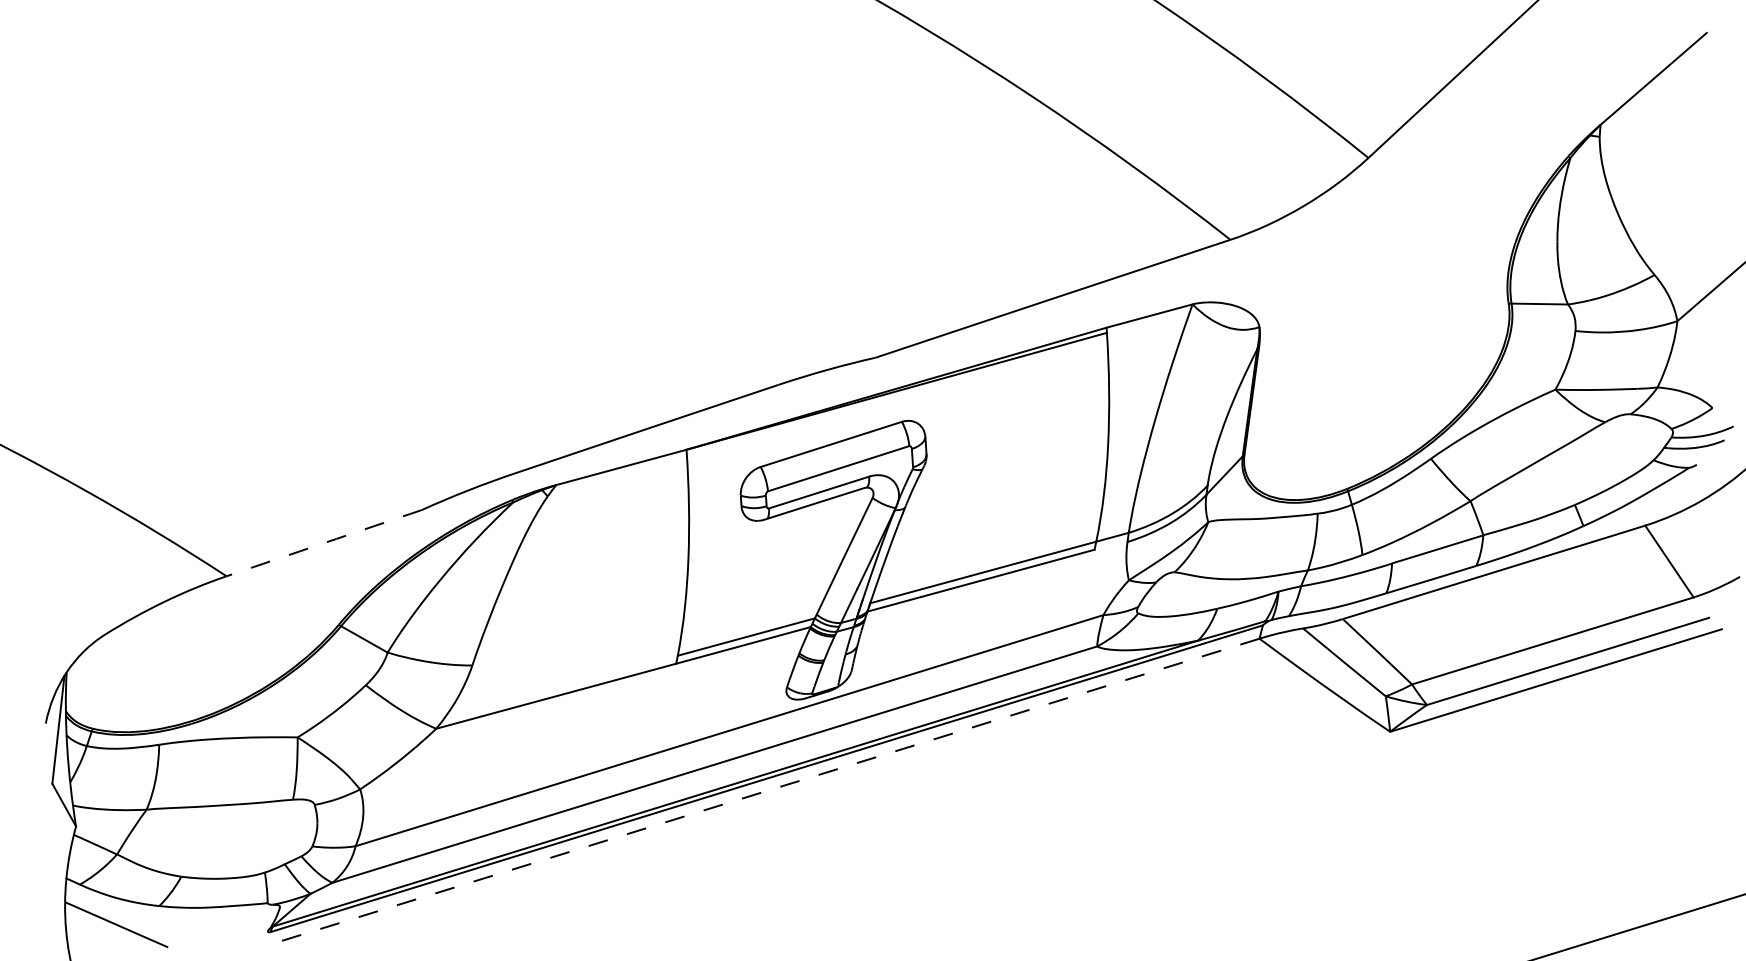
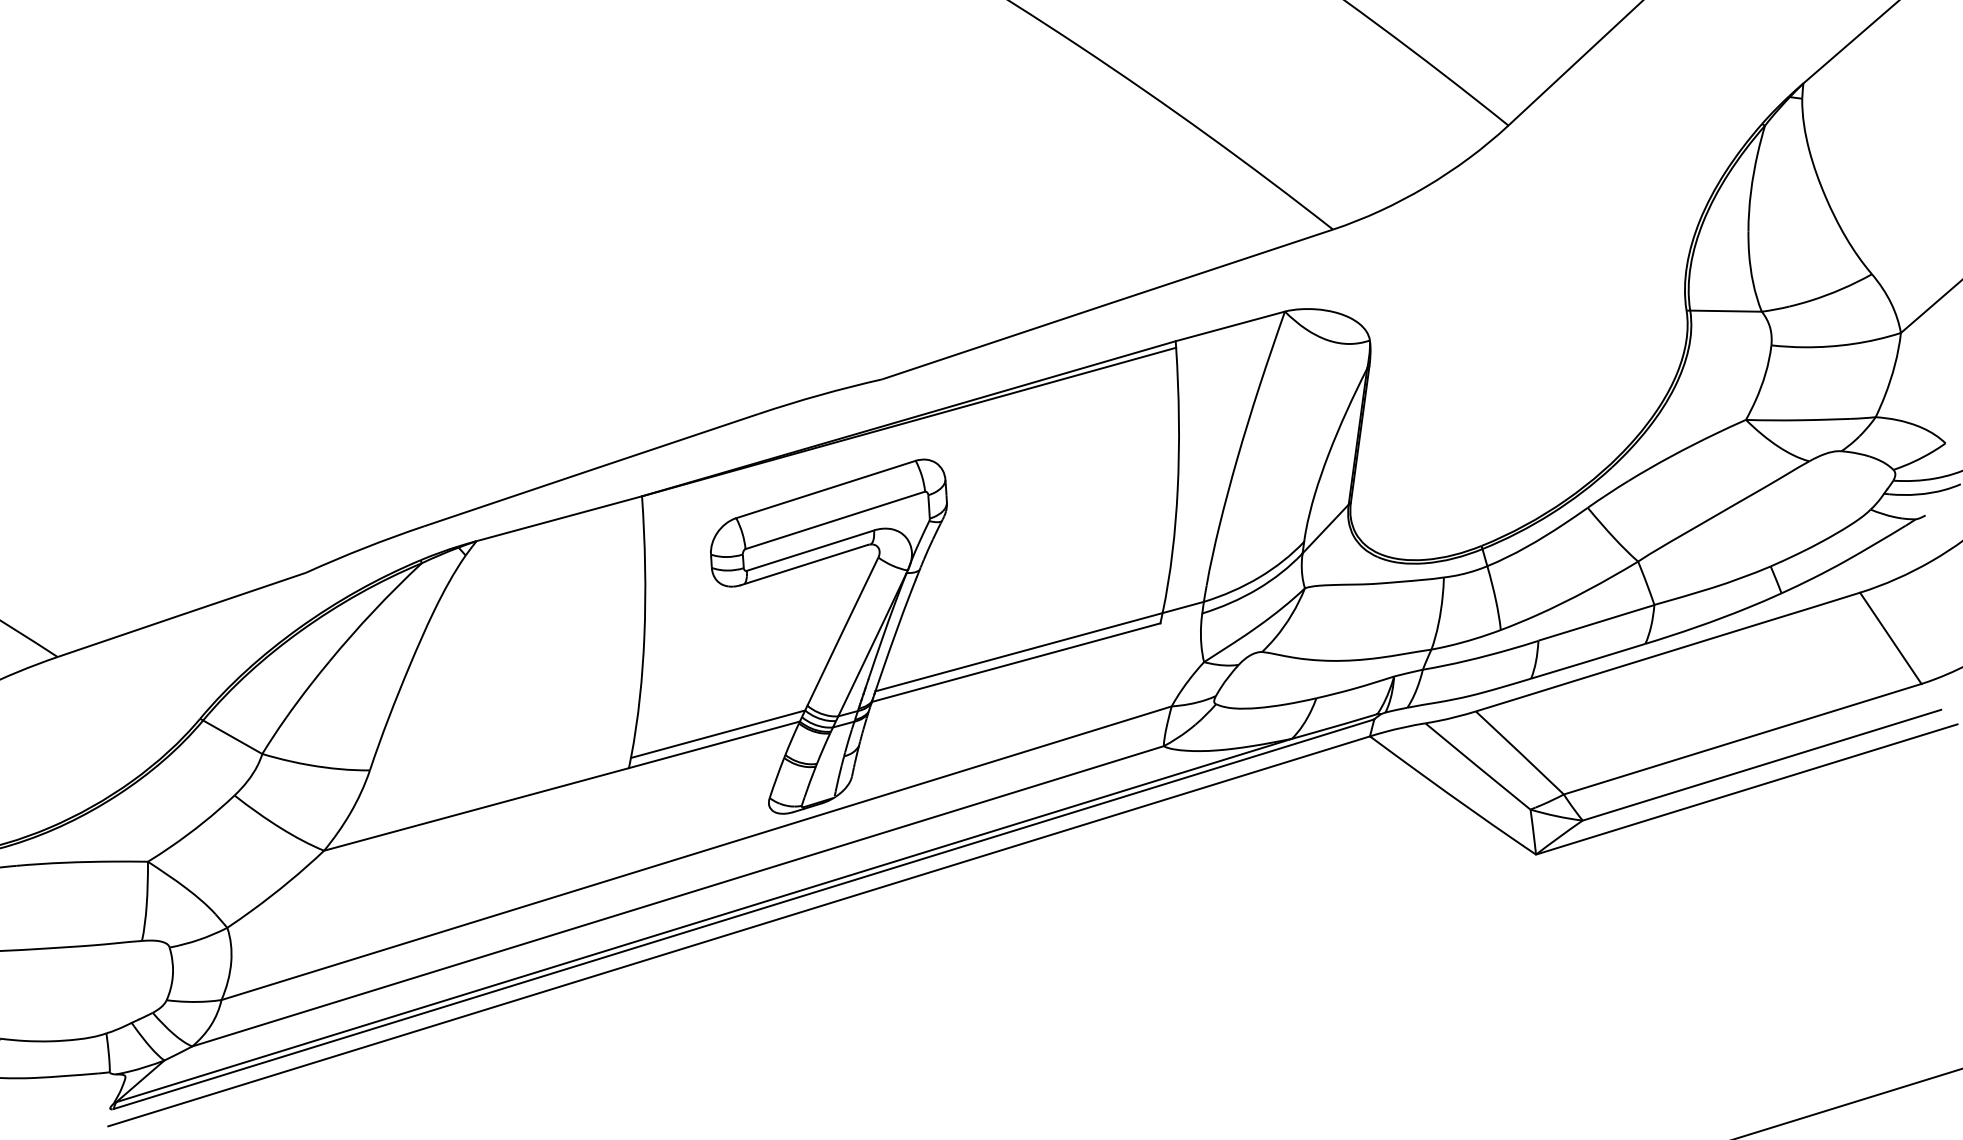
arc: (324, 543) -> (182, 615), dashed -> solid
line: (762, 792) -> (738, 931), dashed -> solid

